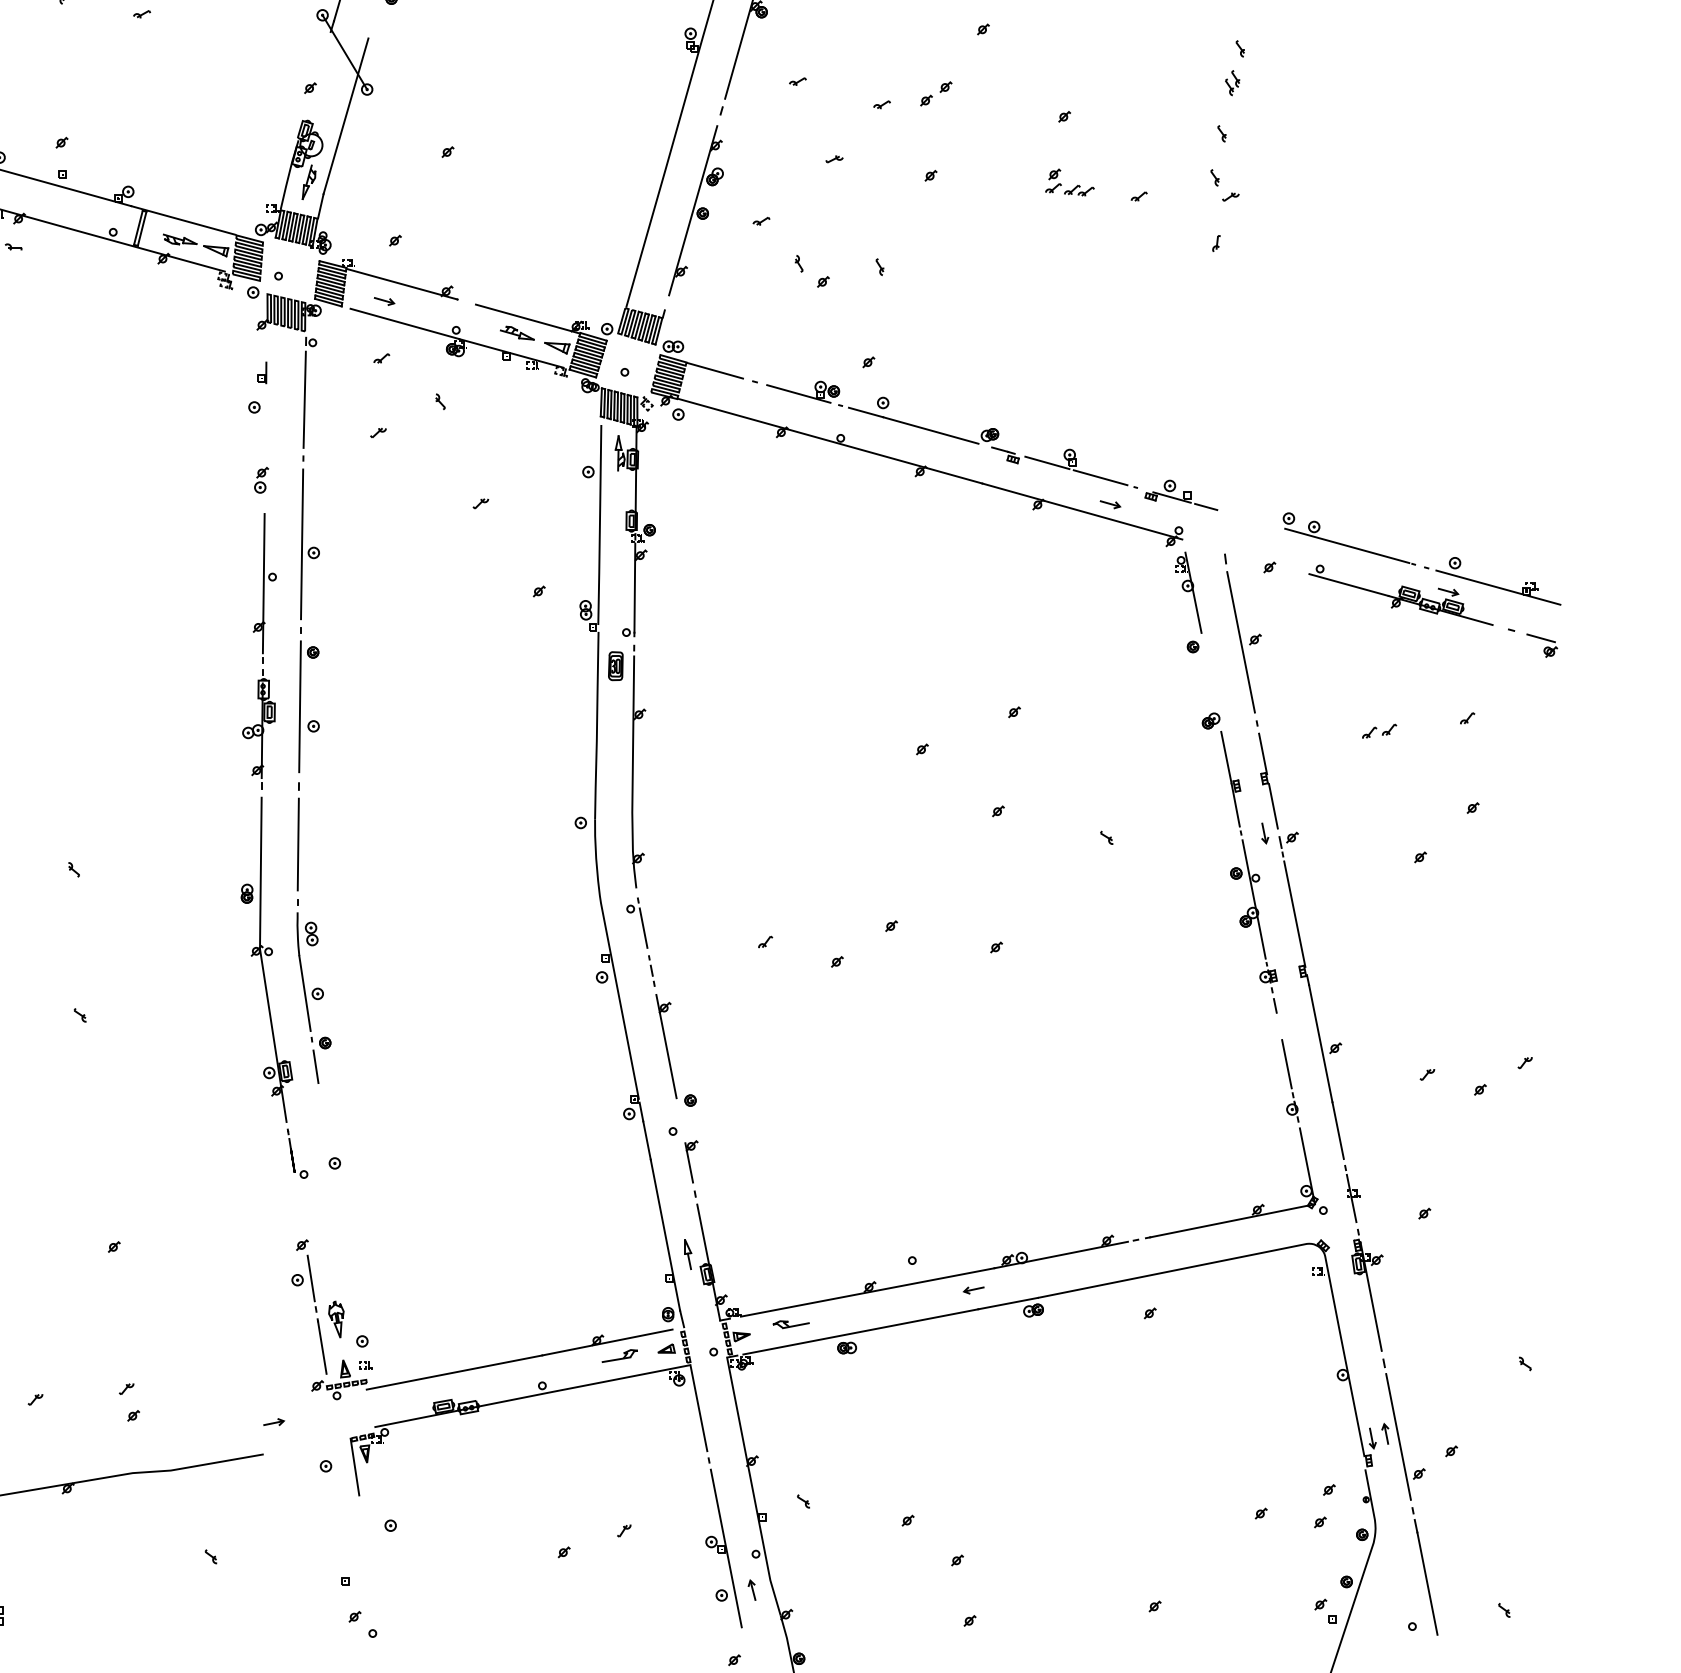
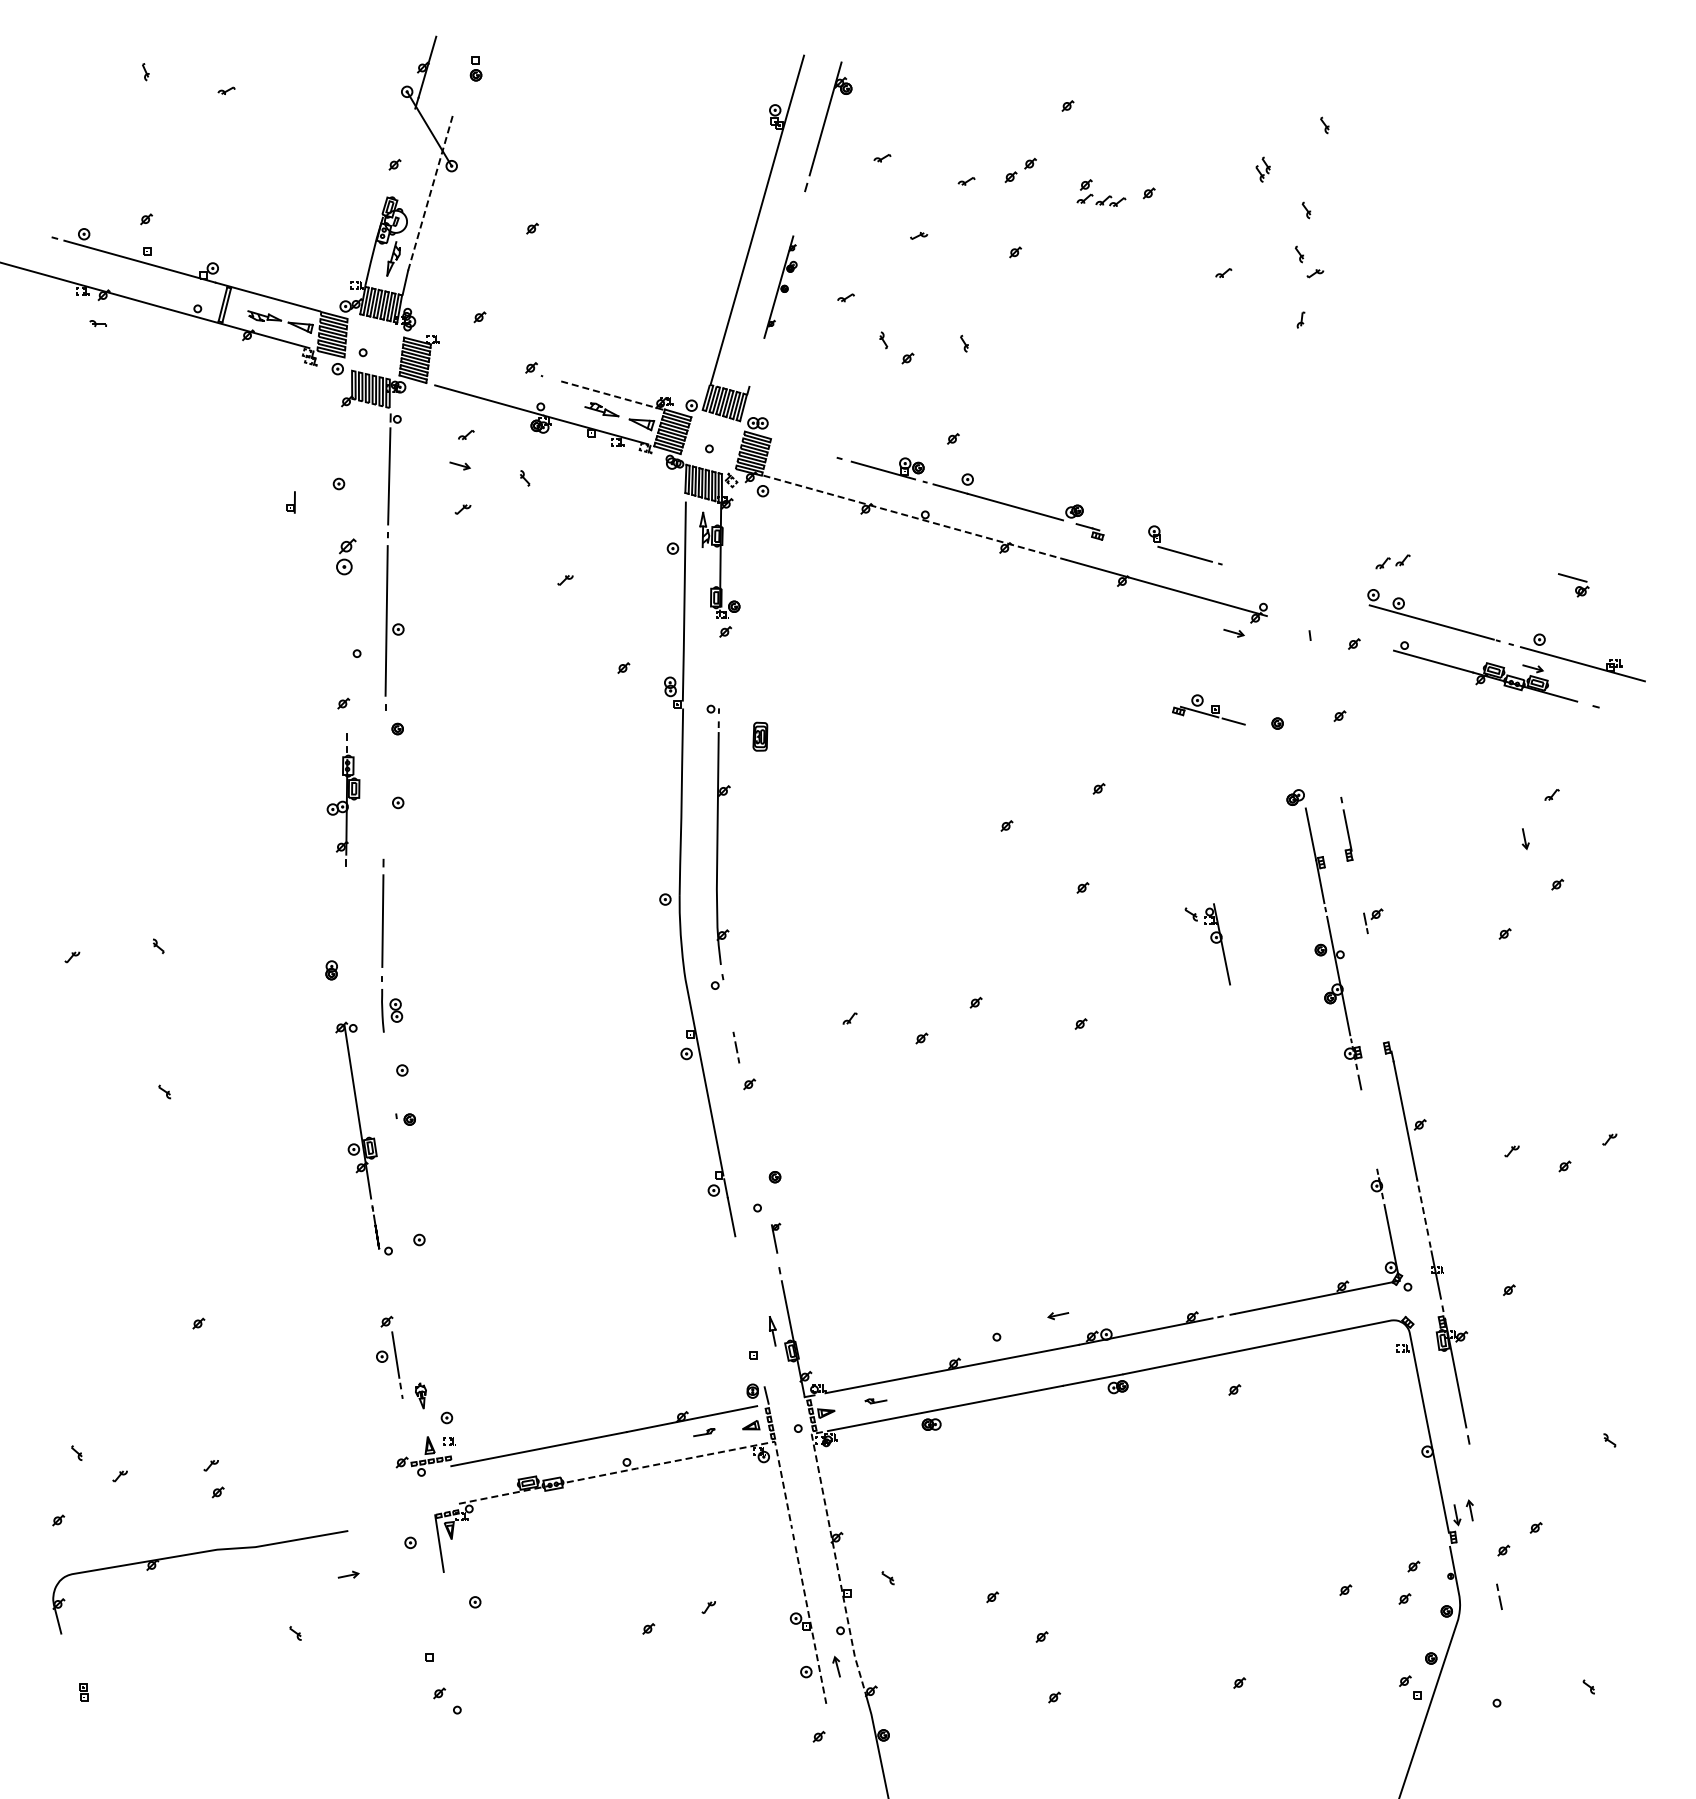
part: (1231, 82) -> (1262, 169), moved
line: (345, 115) -> (430, 192), solid -> dashed
part: (1074, 186) -> (1106, 197), moved
part: (695, 209) -> (780, 286), size x0.6
line: (401, 283) -> (486, 360), removed
part: (383, 300) -> (459, 465), moved
line: (526, 318) -> (611, 395), solid -> dashed
line: (714, 370) -> (799, 447), removed
part: (261, 372) -> (290, 502), moved
line: (830, 441) -> (915, 518), solid -> dashed
line: (1046, 462) -> (1131, 539), removed
part: (260, 479) -> (345, 556), size x1.4
part: (1180, 494) -> (1208, 709), moved
part: (1109, 504) -> (1233, 633), moved
line: (263, 582) -> (348, 659), removed
line: (634, 587) -> (719, 664), removed
part: (1188, 592) -> (1217, 944), moved
line: (1240, 641) -> (1325, 718), removed
part: (1541, 645) -> (1573, 585), moved
part: (615, 665) -> (760, 736), moved
line: (299, 705) -> (384, 782), removed
part: (1378, 730) -> (1392, 561), moved
line: (1272, 805) -> (1357, 882), removed
part: (1264, 832) -> (1525, 838), moved
line: (260, 872) -> (345, 949), removed
line: (1293, 913) -> (1378, 990), removed
line: (642, 927) -> (727, 1004), removed
line: (304, 992) -> (389, 1069), removed
line: (665, 1045) -> (750, 1122), removed
line: (1286, 1063) -> (1371, 1140), removed
line: (315, 1066) -> (400, 1143), removed
line: (1337, 1130) -> (1422, 1207), solid -> dashed
part: (691, 1160) -> (776, 1237), size x0.7
line: (664, 1234) -> (749, 1311), removed
part: (973, 1290) -> (1058, 1316), moved
part: (335, 1318) -> (420, 1395), size x0.7
part: (790, 1324) -> (875, 1401), size x0.6
line: (321, 1346) -> (406, 1423), removed
part: (619, 1355) -> (704, 1432), size x0.6
line: (575, 1386) -> (660, 1463), solid -> dashed
part: (273, 1421) -> (348, 1574), moved
line: (1397, 1436) -> (1482, 1513), removed
line: (750, 1480) -> (835, 1557), solid -> dashed
line: (725, 1548) -> (810, 1625), solid -> dashed
line: (1426, 1583) -> (1511, 1660), removed

